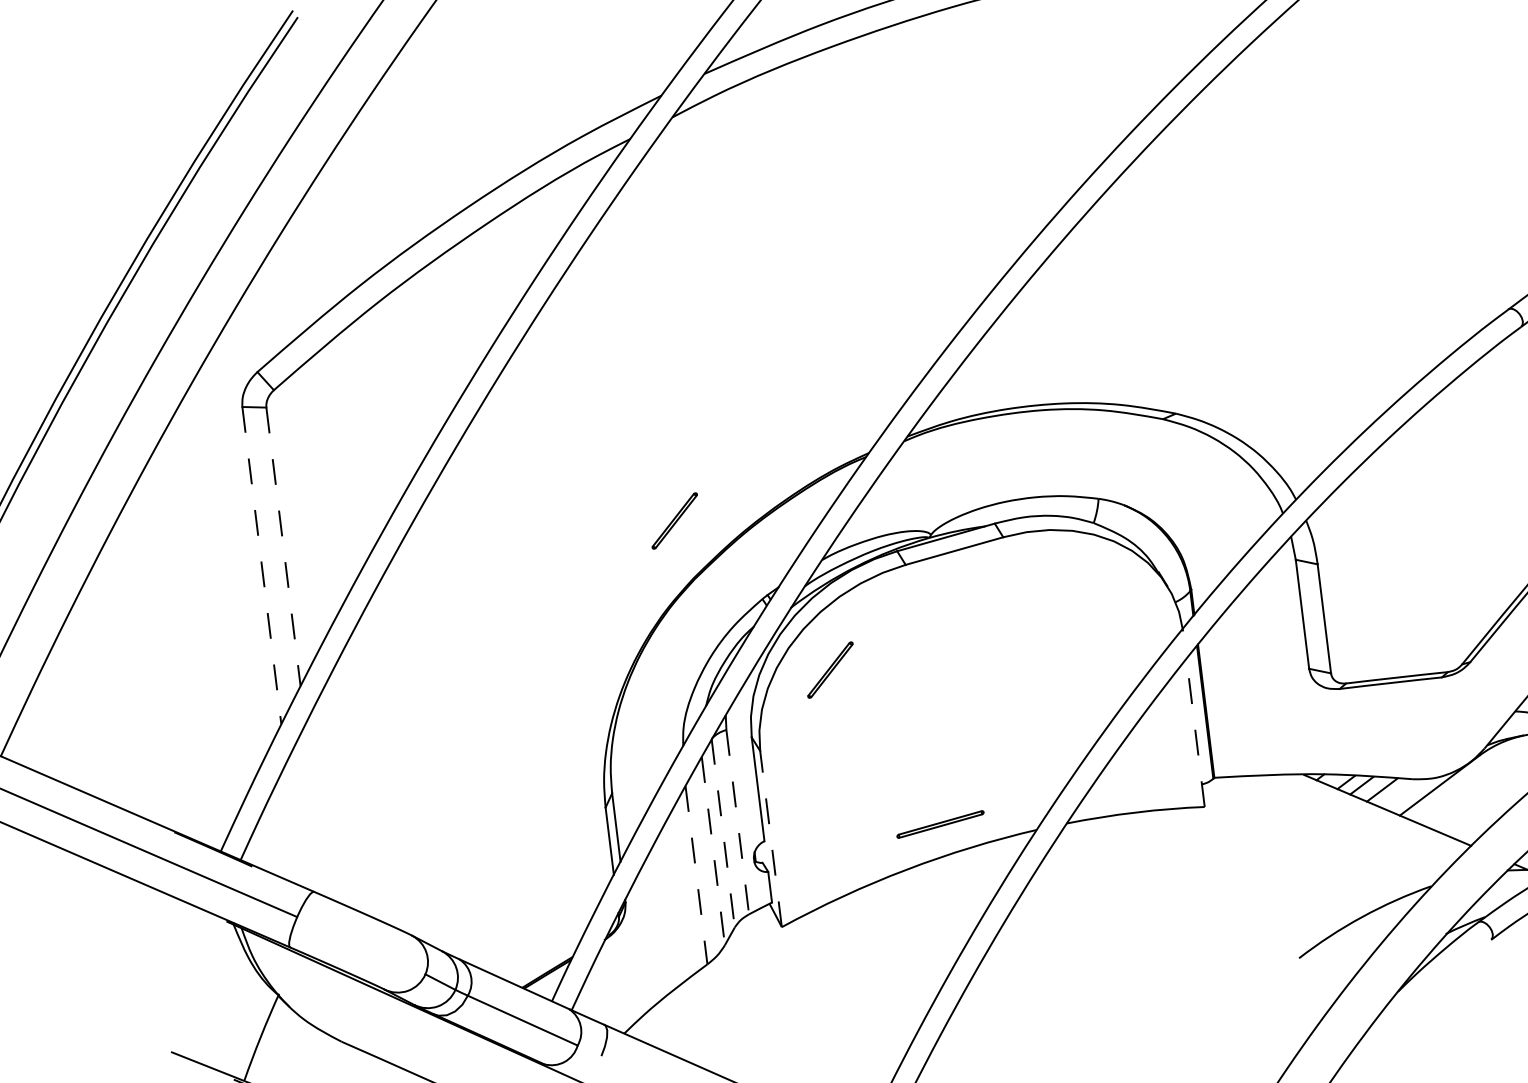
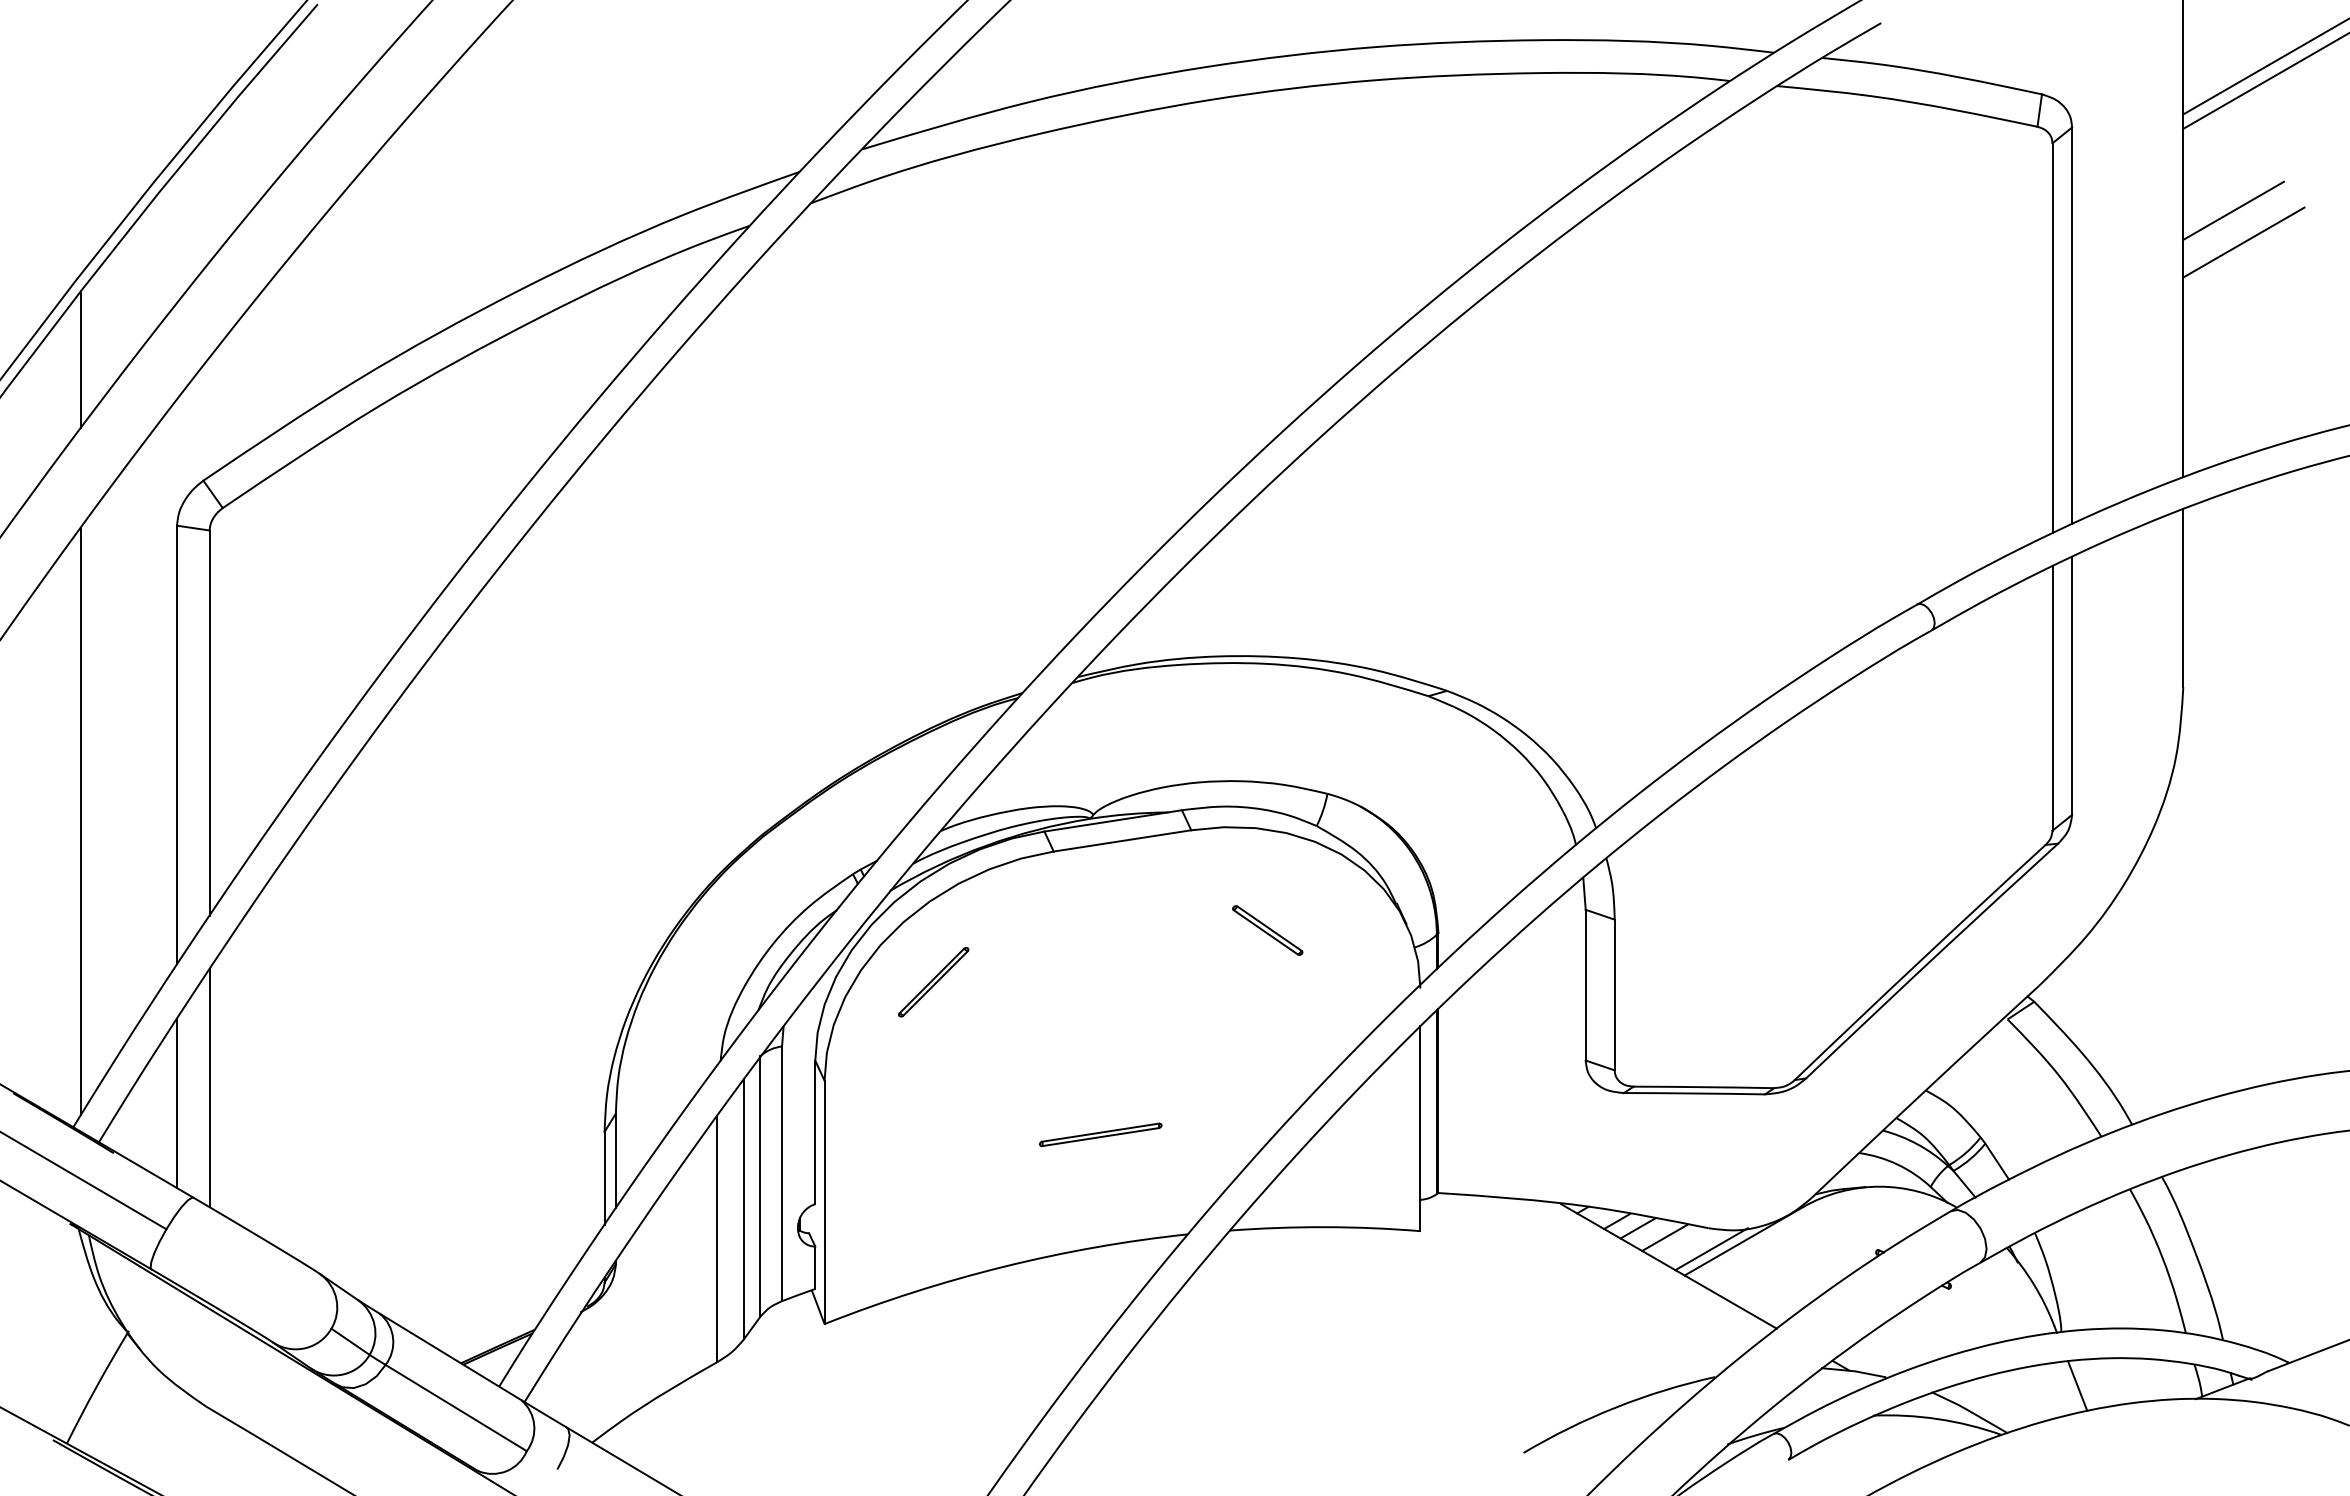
line: (157, 295) -> (80, 359), added
part: (674, 521) -> (746, 753), removed
line: (283, 547) -> (209, 723), dashed -> solid
line: (262, 566) -> (177, 745), dashed -> solid
part: (1067, 603) -> (1267, 930), added
line: (198, 629) -> (80, 821), added
line: (1195, 732) -> (1420, 1128), dashed -> solid
line: (1416, 794) -> (1711, 1249), added
line: (315, 811) -> (209, 1088), added
line: (738, 822) -> (782, 1174), dashed -> solid
part: (940, 824) -> (1100, 1134), moved
line: (294, 825) -> (177, 1103), added
line: (723, 833) -> (760, 1186), dashed -> solid
line: (770, 839) -> (824, 1202), dashed -> solid
line: (713, 851) -> (744, 1209), dashed -> solid
line: (696, 875) -> (717, 1239), dashed -> solid

